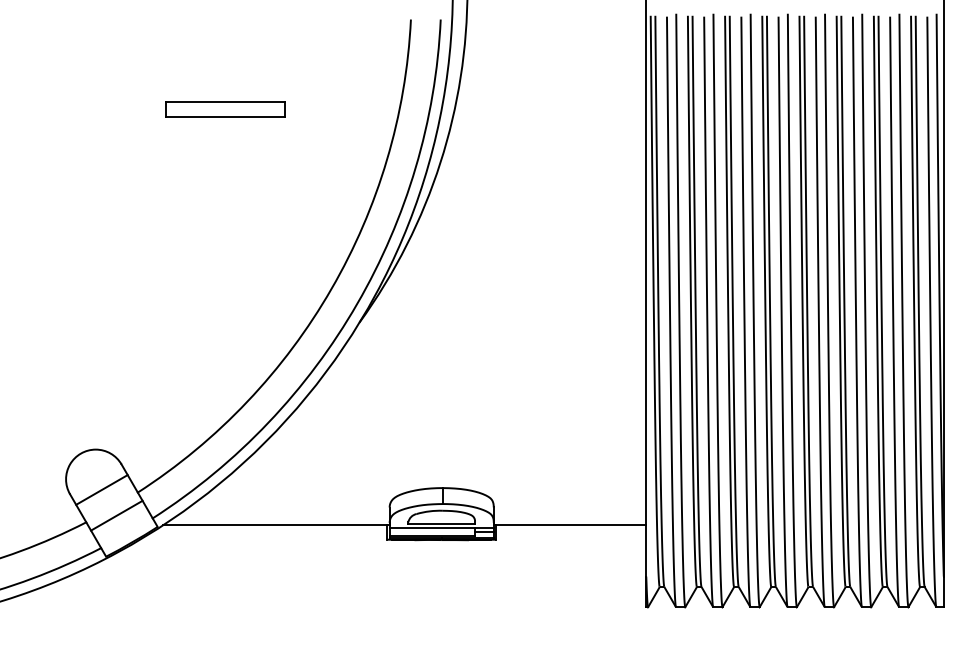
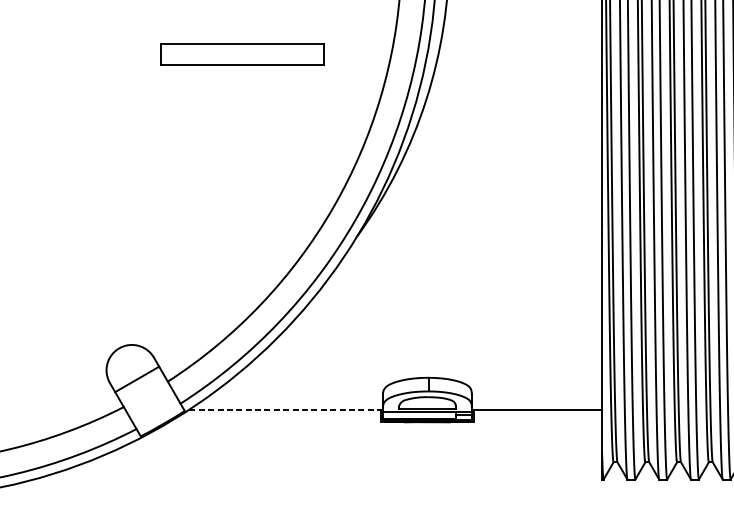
part: (225, 109) -> (242, 54), size x1.6
line: (116, 515) -> (149, 401), removed
line: (276, 525) -> (286, 409), solid -> dashed

